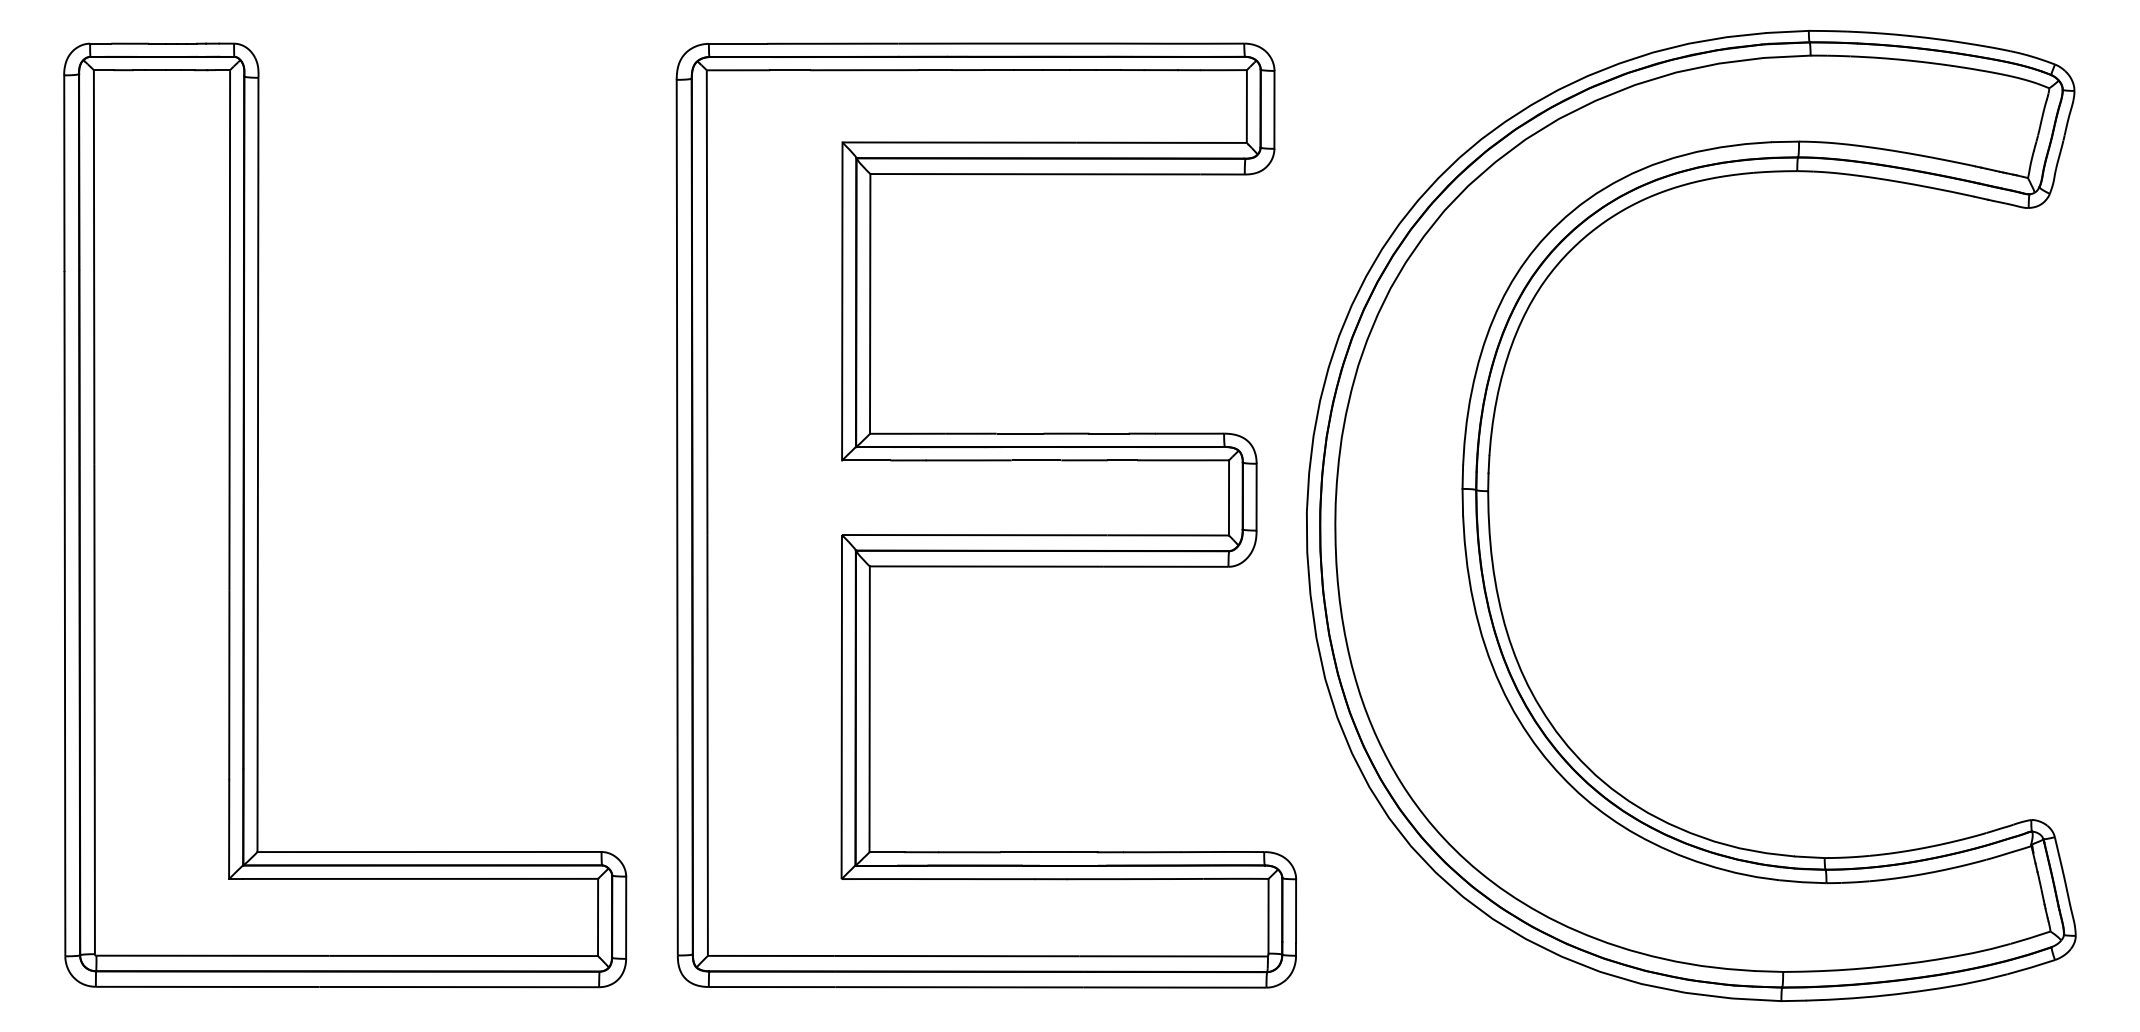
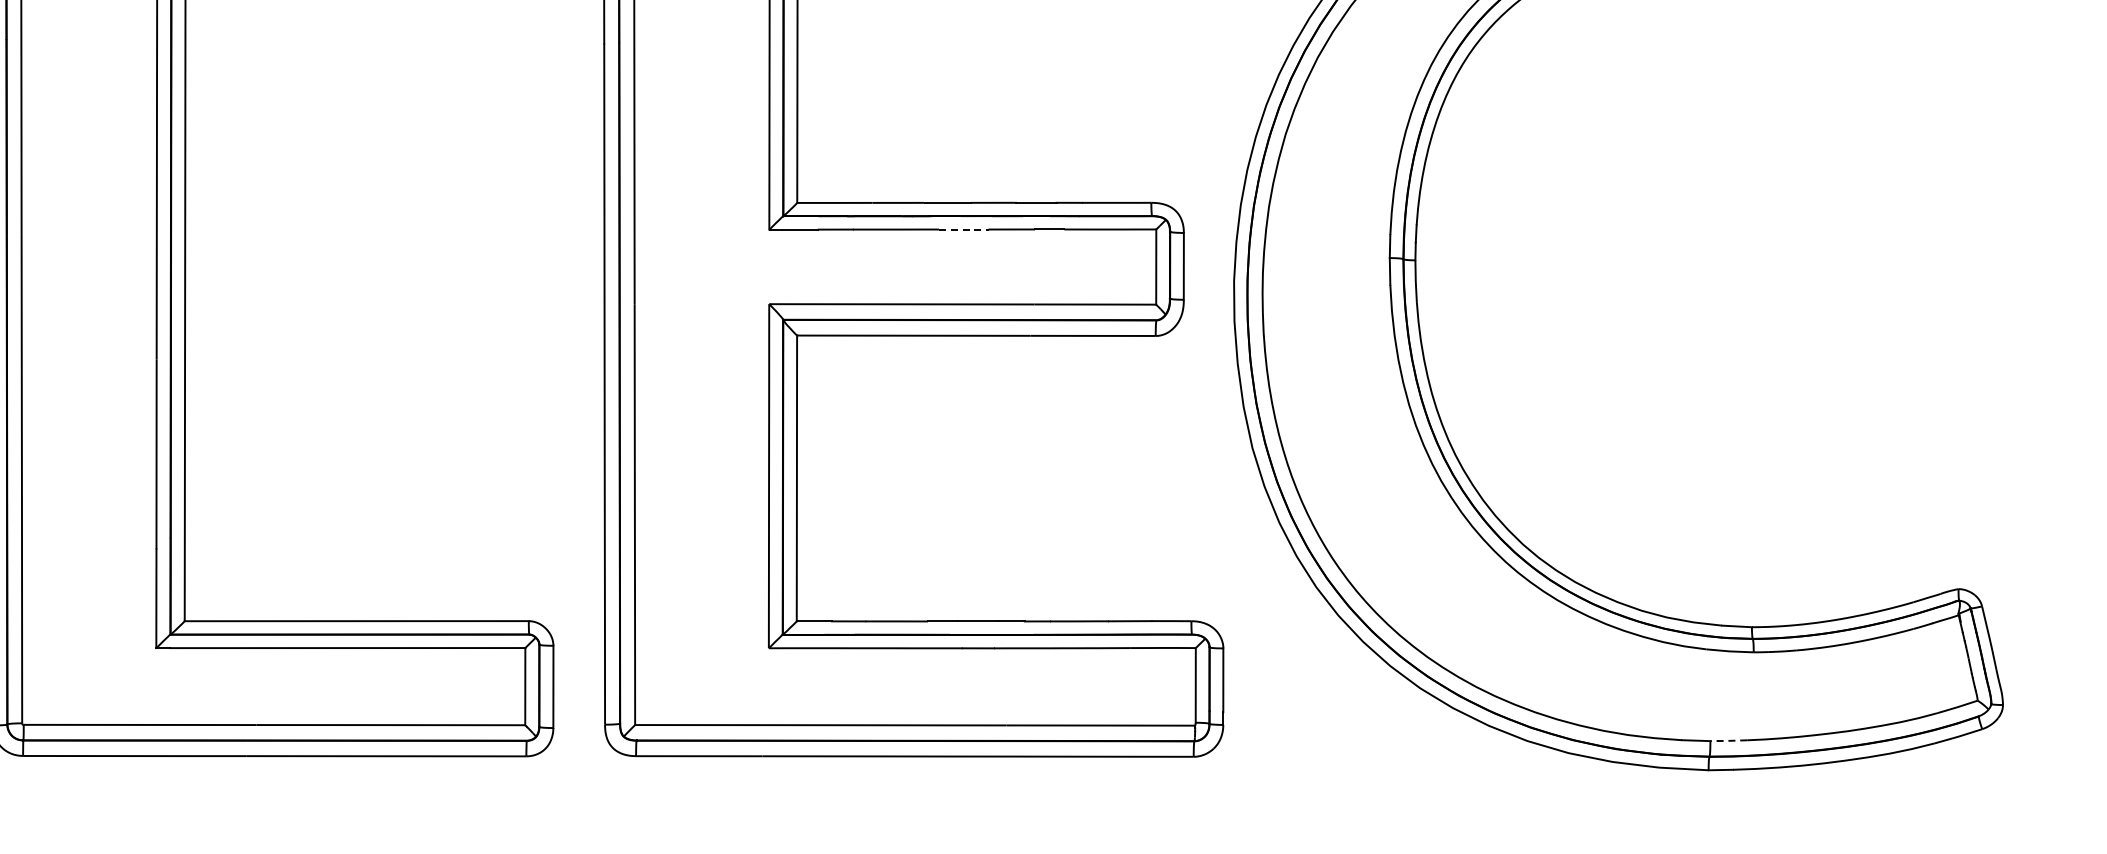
line: (1037, 460) -> (964, 229), solid -> dashed
line: (1801, 971) -> (1728, 740), solid -> dashed

